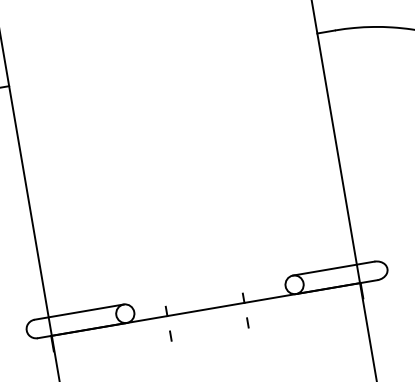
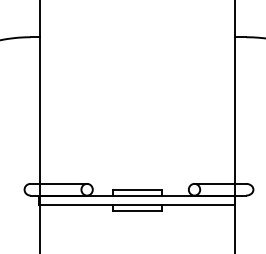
line: (203, 300) -> (136, 189), added
line: (208, 325) -> (137, 205), added
line: (209, 334) -> (136, 211), added

